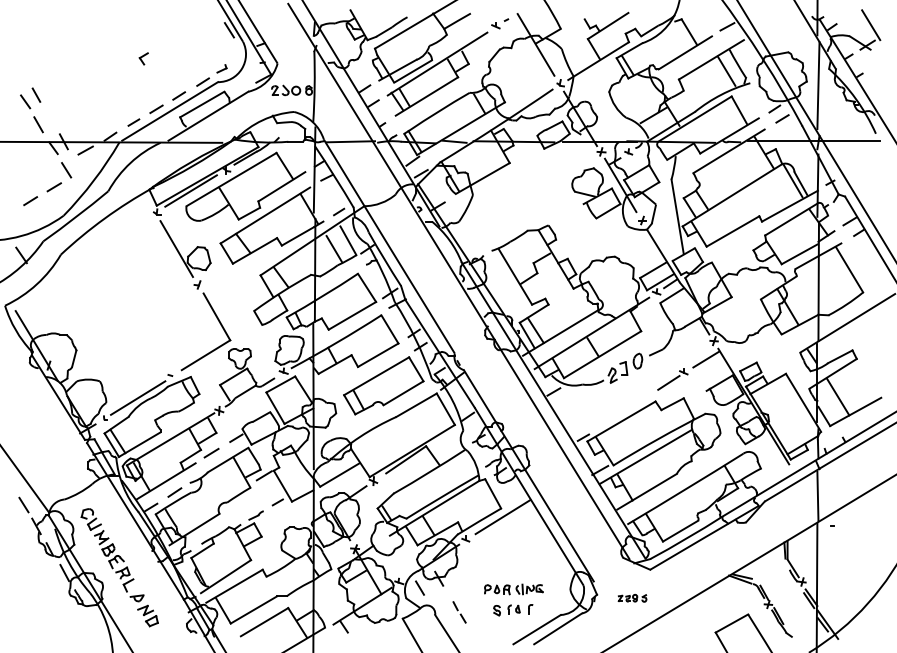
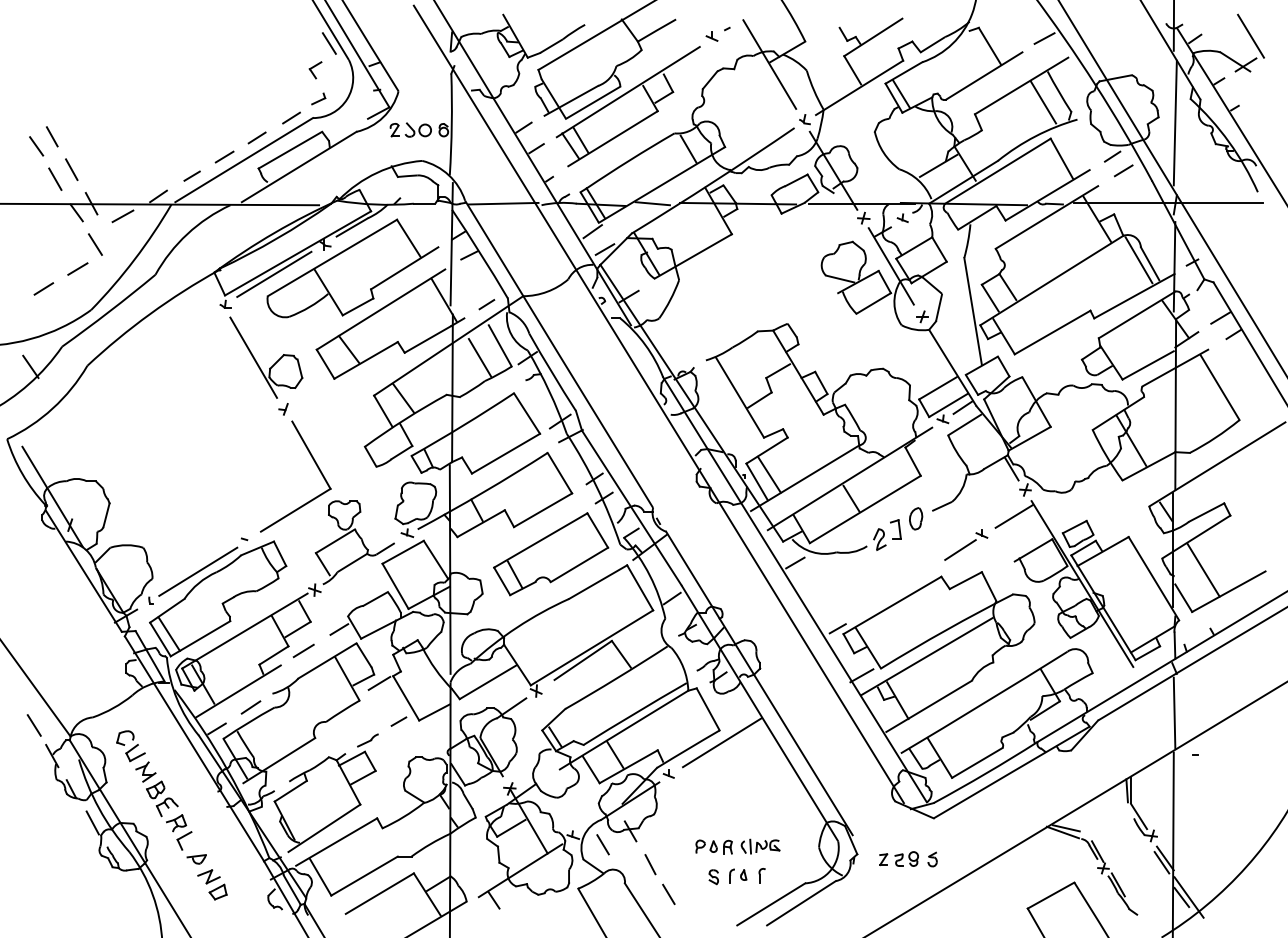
part: (143, 58) -> (315, 69), moved
line: (50, 117) -> (72, 168), added
part: (632, 598) -> (908, 859), size x1.43
part: (459, 612) -> (659, 879), size x1.67

